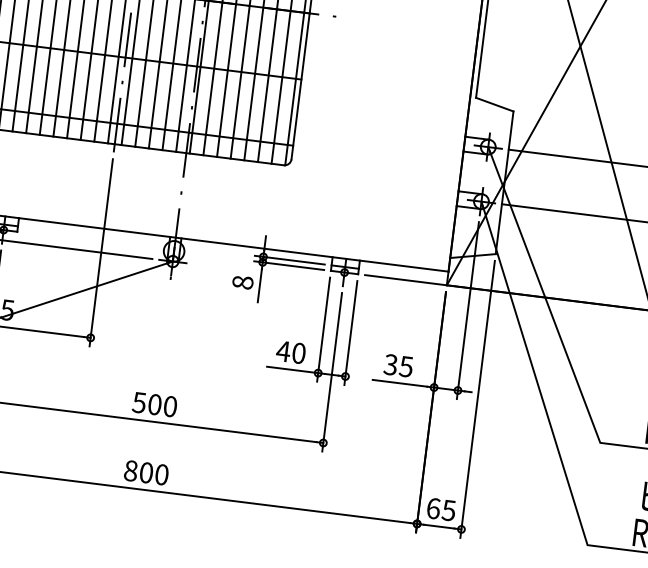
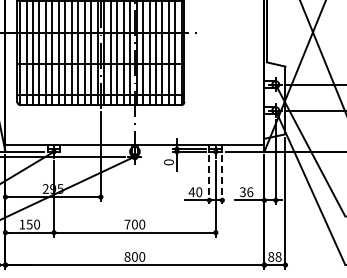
text: (241, 282) -> (168, 162), 8 -> 0
line: (323, 329) -> (209, 179), solid -> dashed
line: (351, 332) -> (222, 179), solid -> dashed
text: (406, 367) -> (250, 192), 35 -> 36
text: (139, 402) -> (127, 224), 500 -> 700
text: (440, 508) -> (274, 256), 65 -> 88

